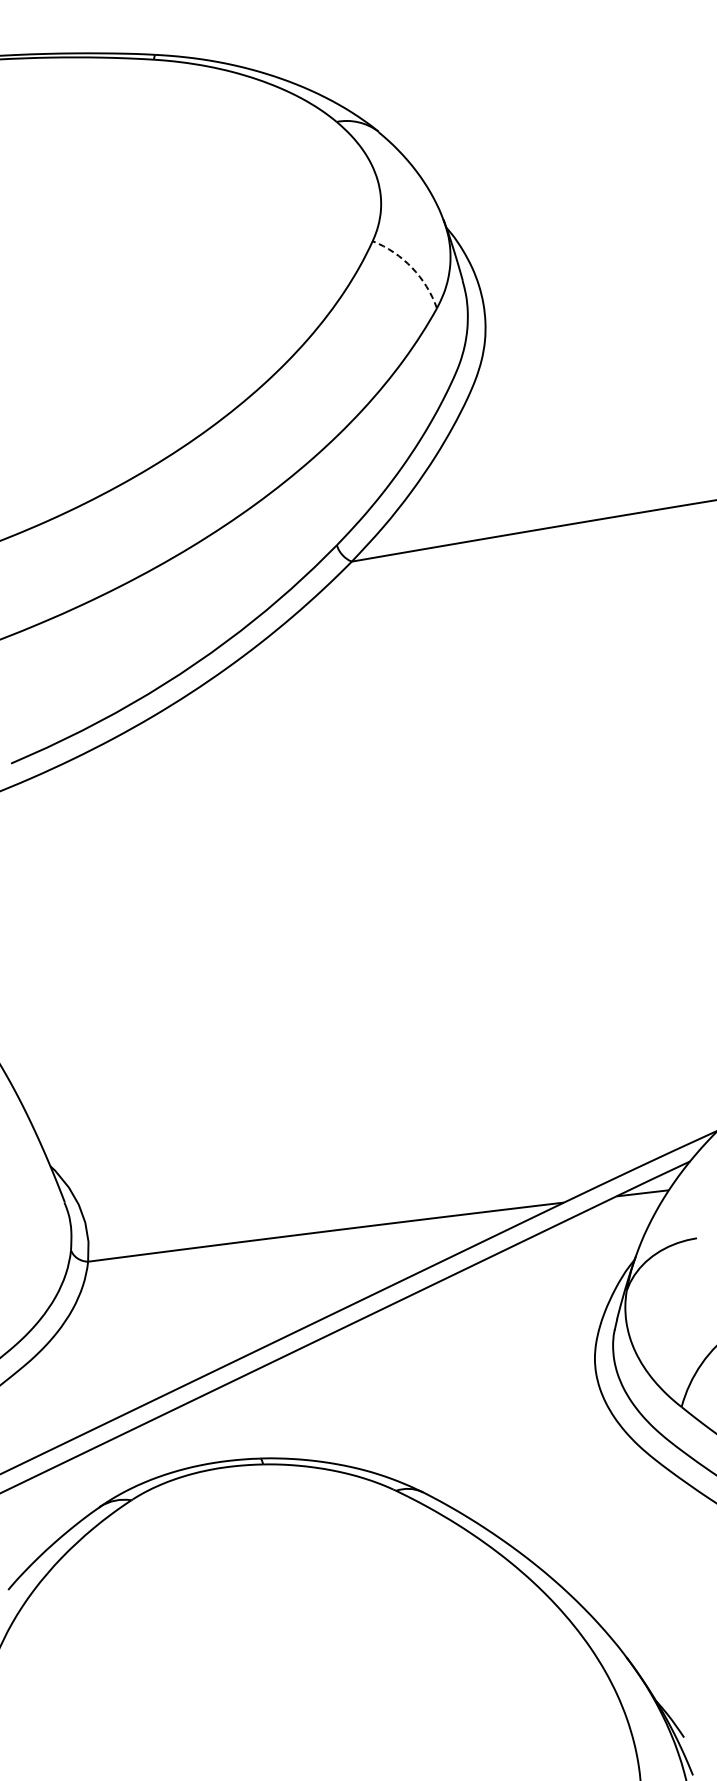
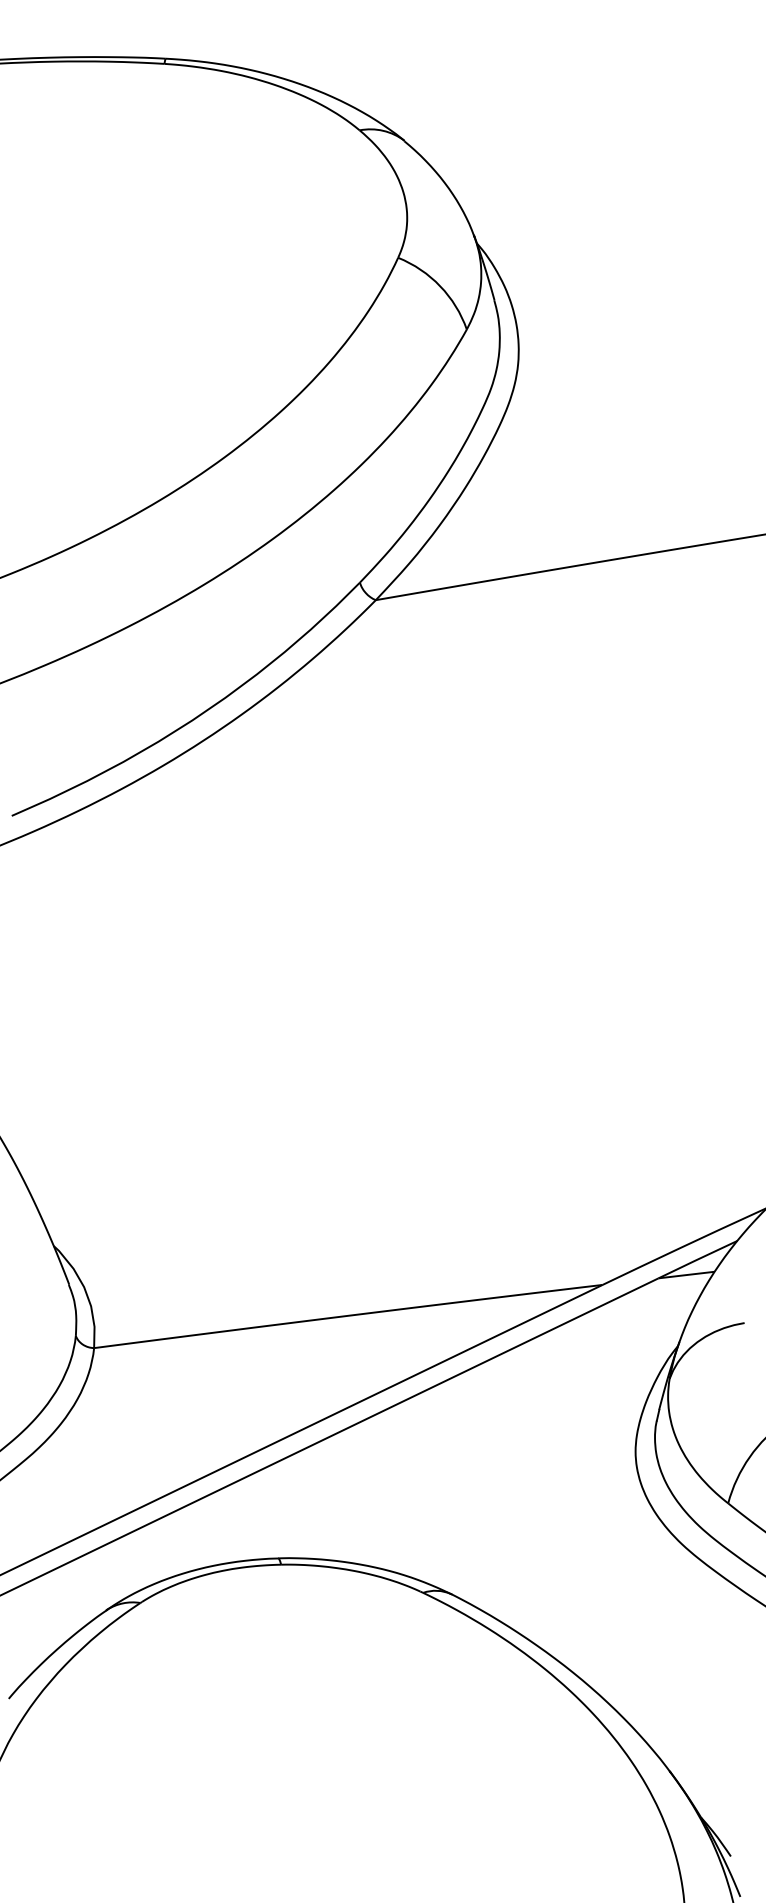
arc: (412, 268) -> (440, 286), dashed -> solid

